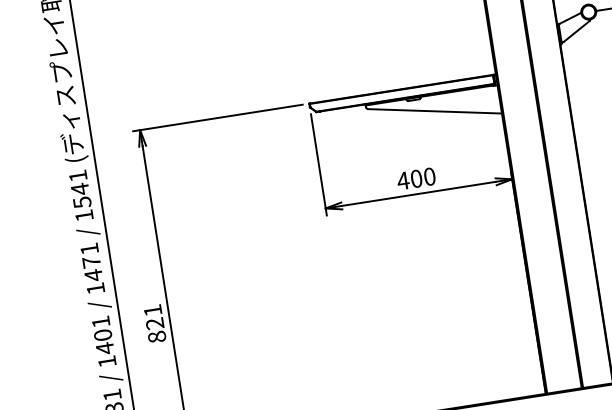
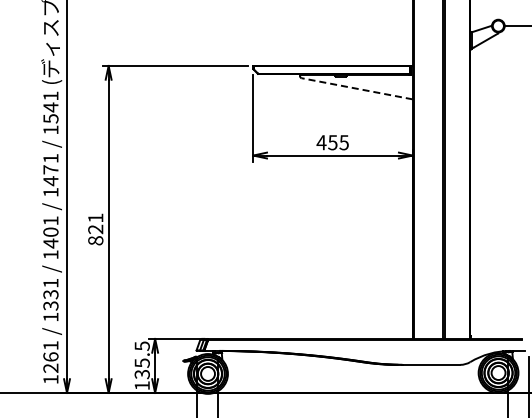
line: (434, 111) -> (356, 88), solid -> dashed
text: (423, 177) -> (338, 142), 400 -> 455

